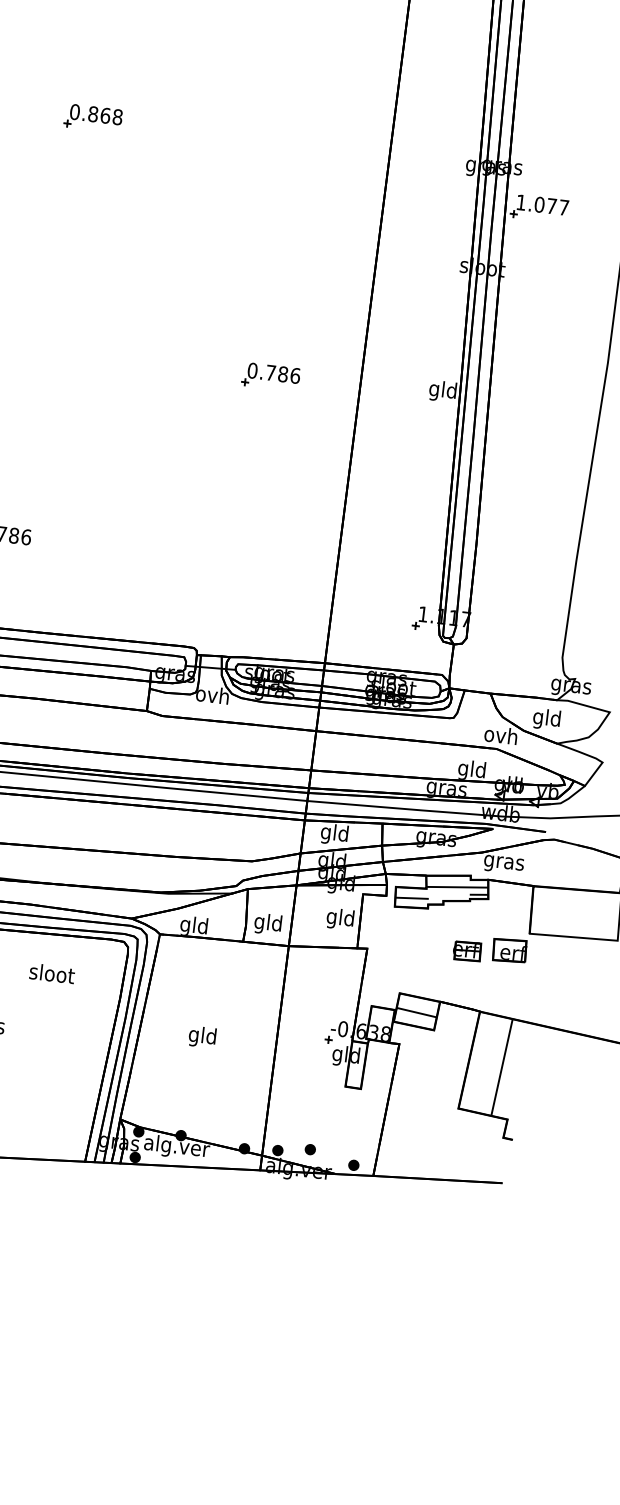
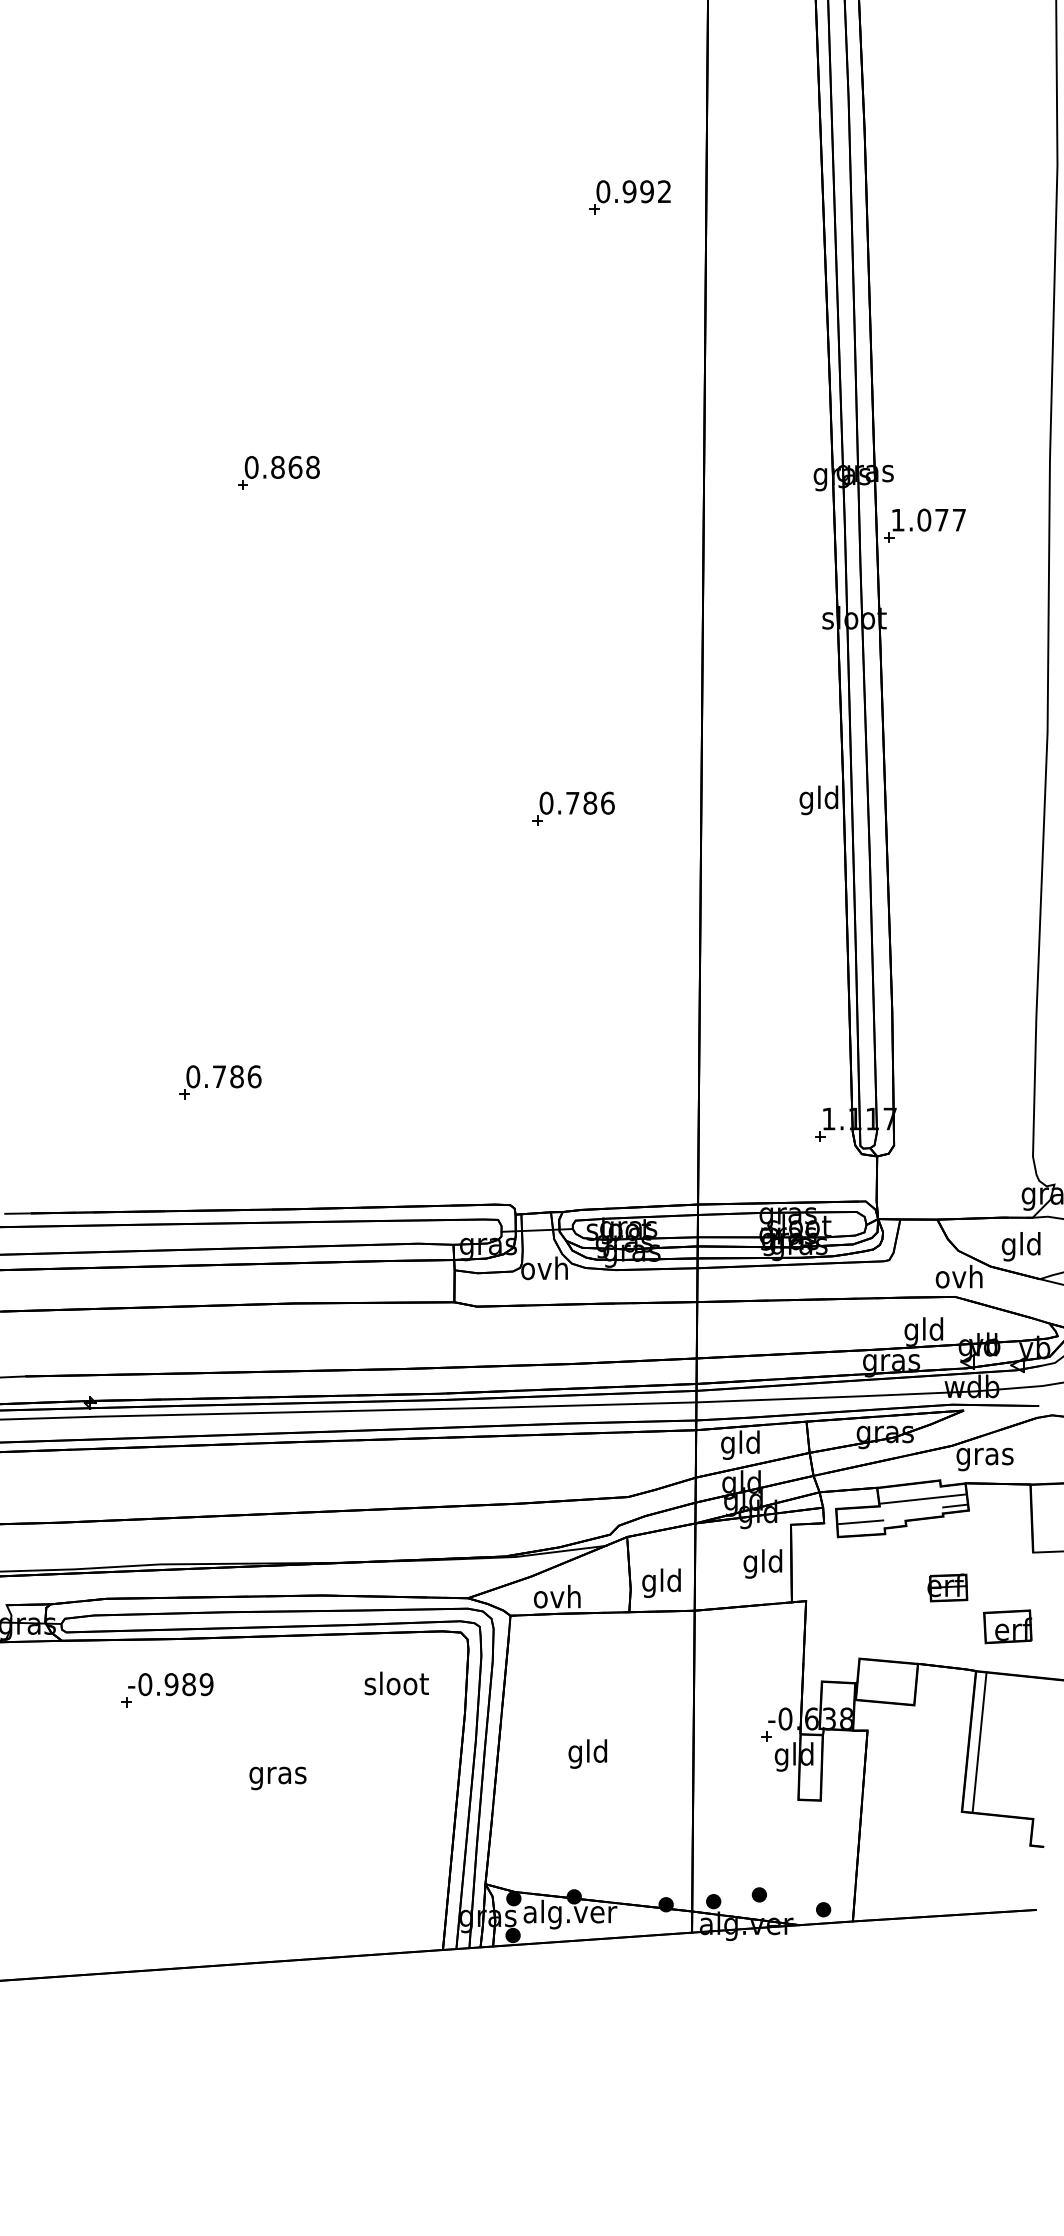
text: (194, 926) -> (557, 1598), gld -> ovh
part: (509, 950) -> (1007, 1626), moved
text: (52, 973) -> (396, 1683), moved
line: (416, 1012) -> (886, 1683), removed
line: (501, 1067) -> (979, 1742), moved

